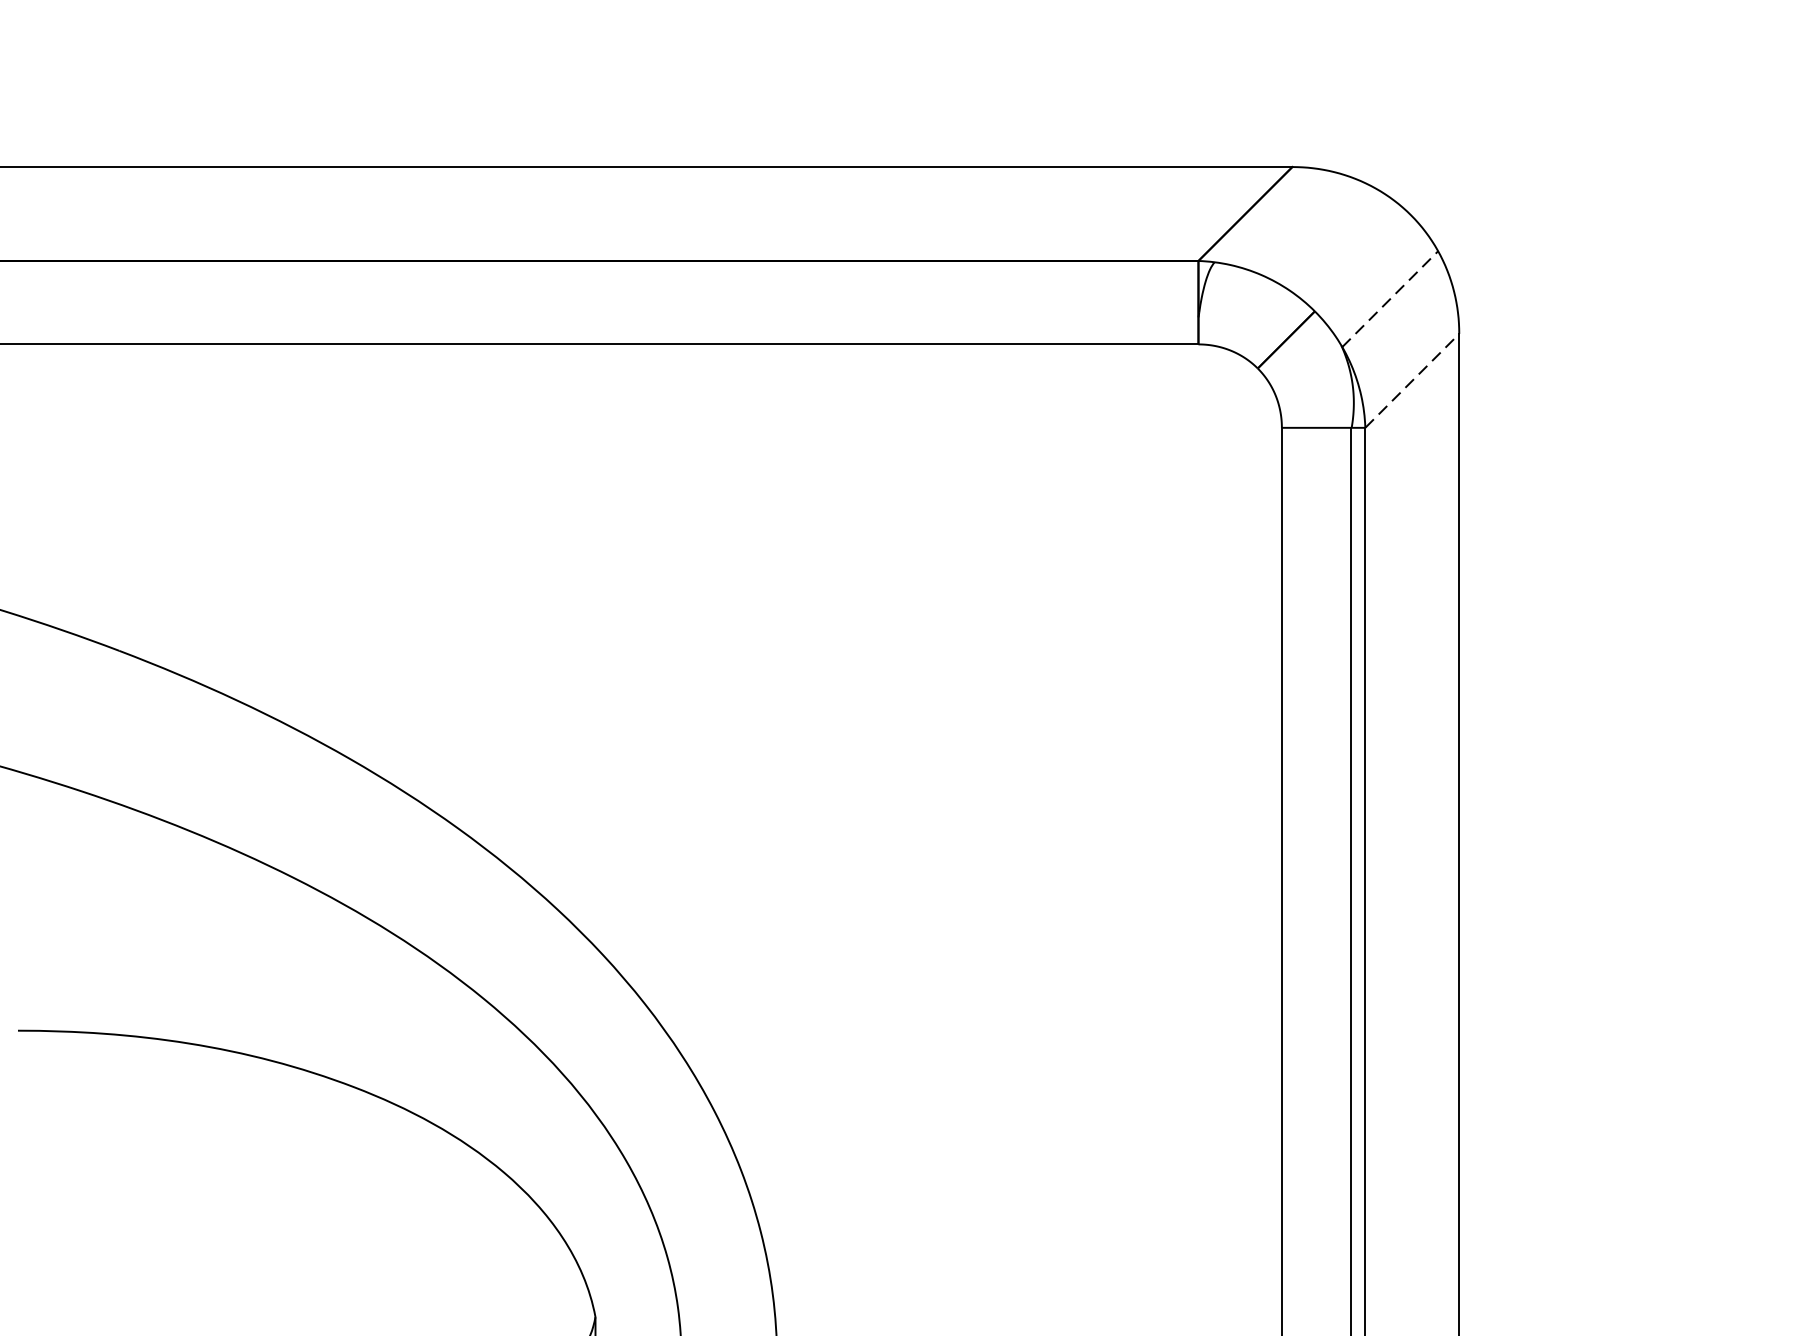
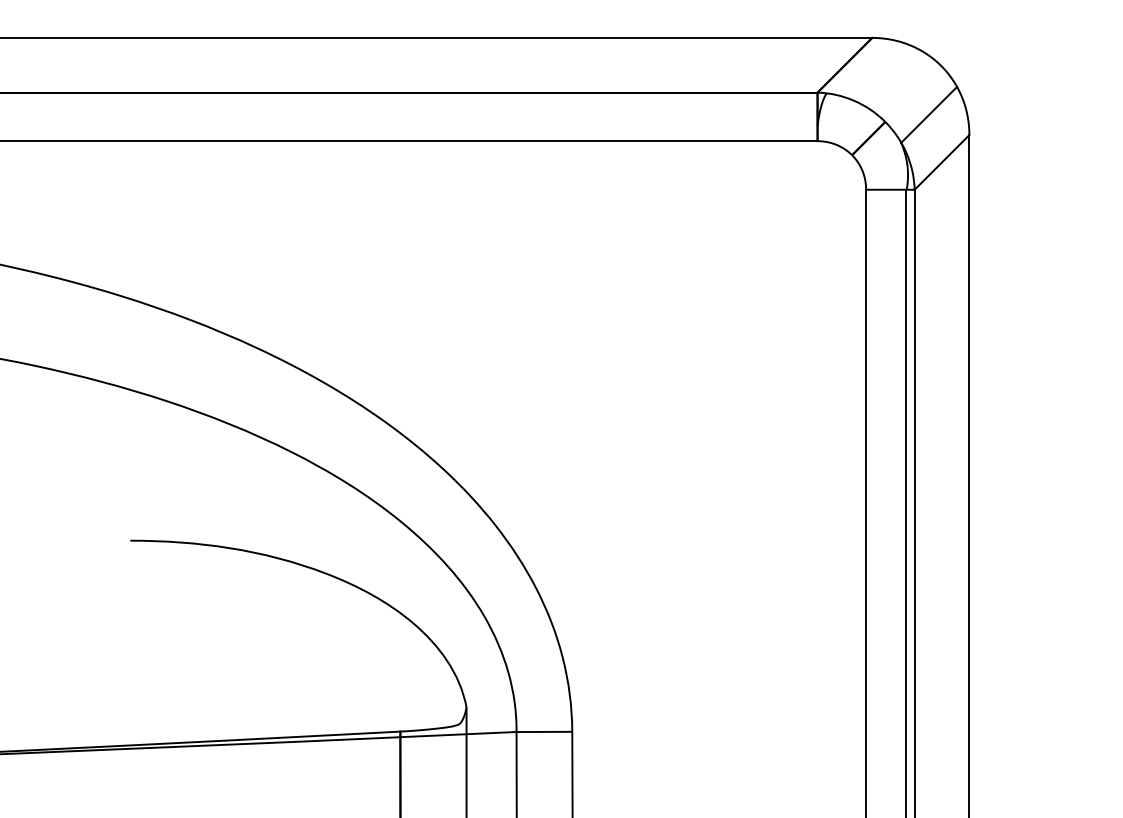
line: (1390, 298) -> (929, 114), dashed -> solid
line: (1413, 381) -> (942, 162), dashed -> solid

